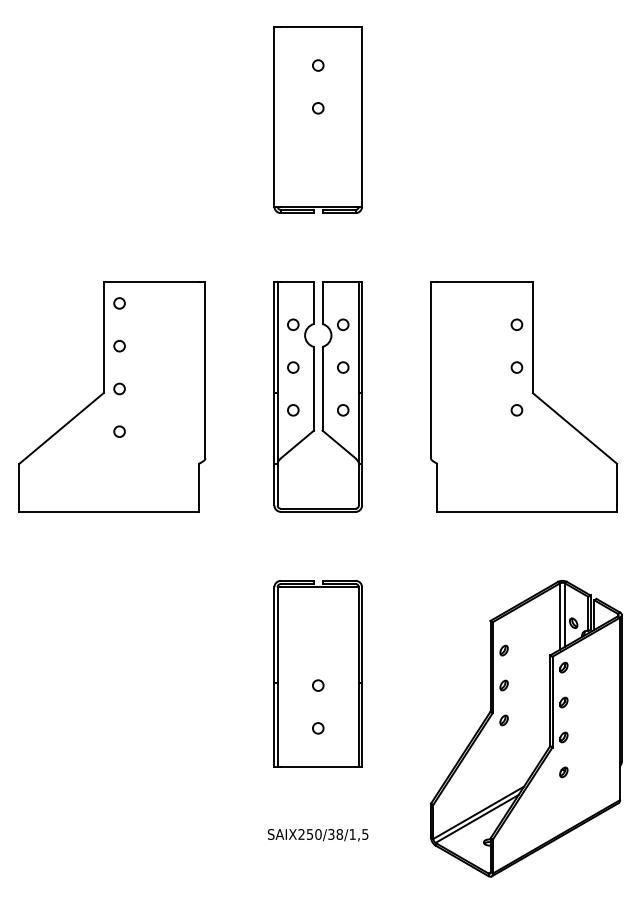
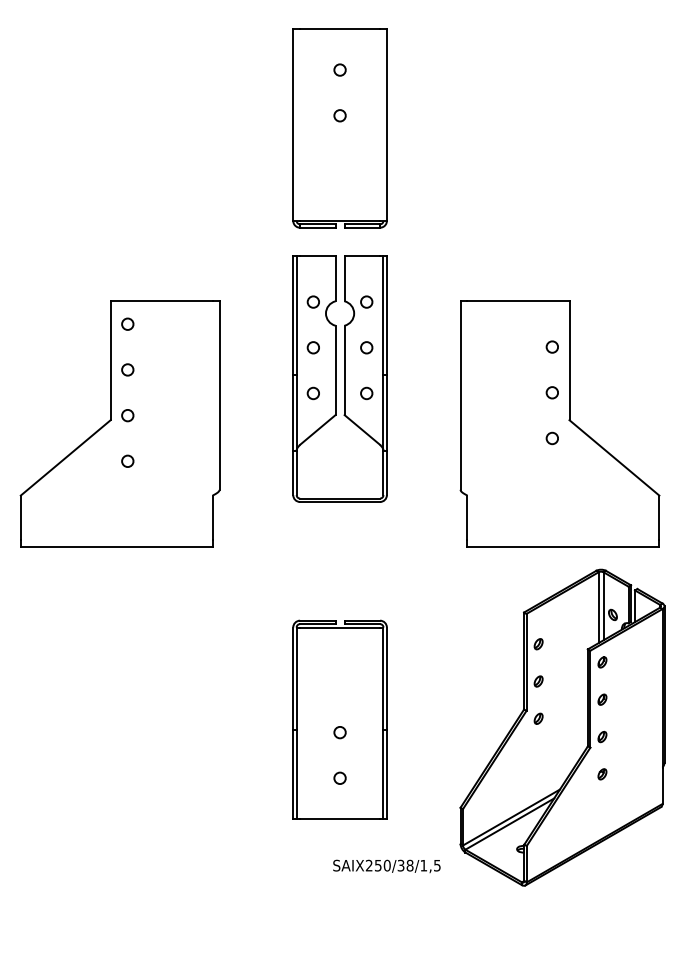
part: (317, 396) -> (339, 378), moved
part: (526, 728) -> (562, 727), moved
text: (317, 834) -> (386, 865), moved

